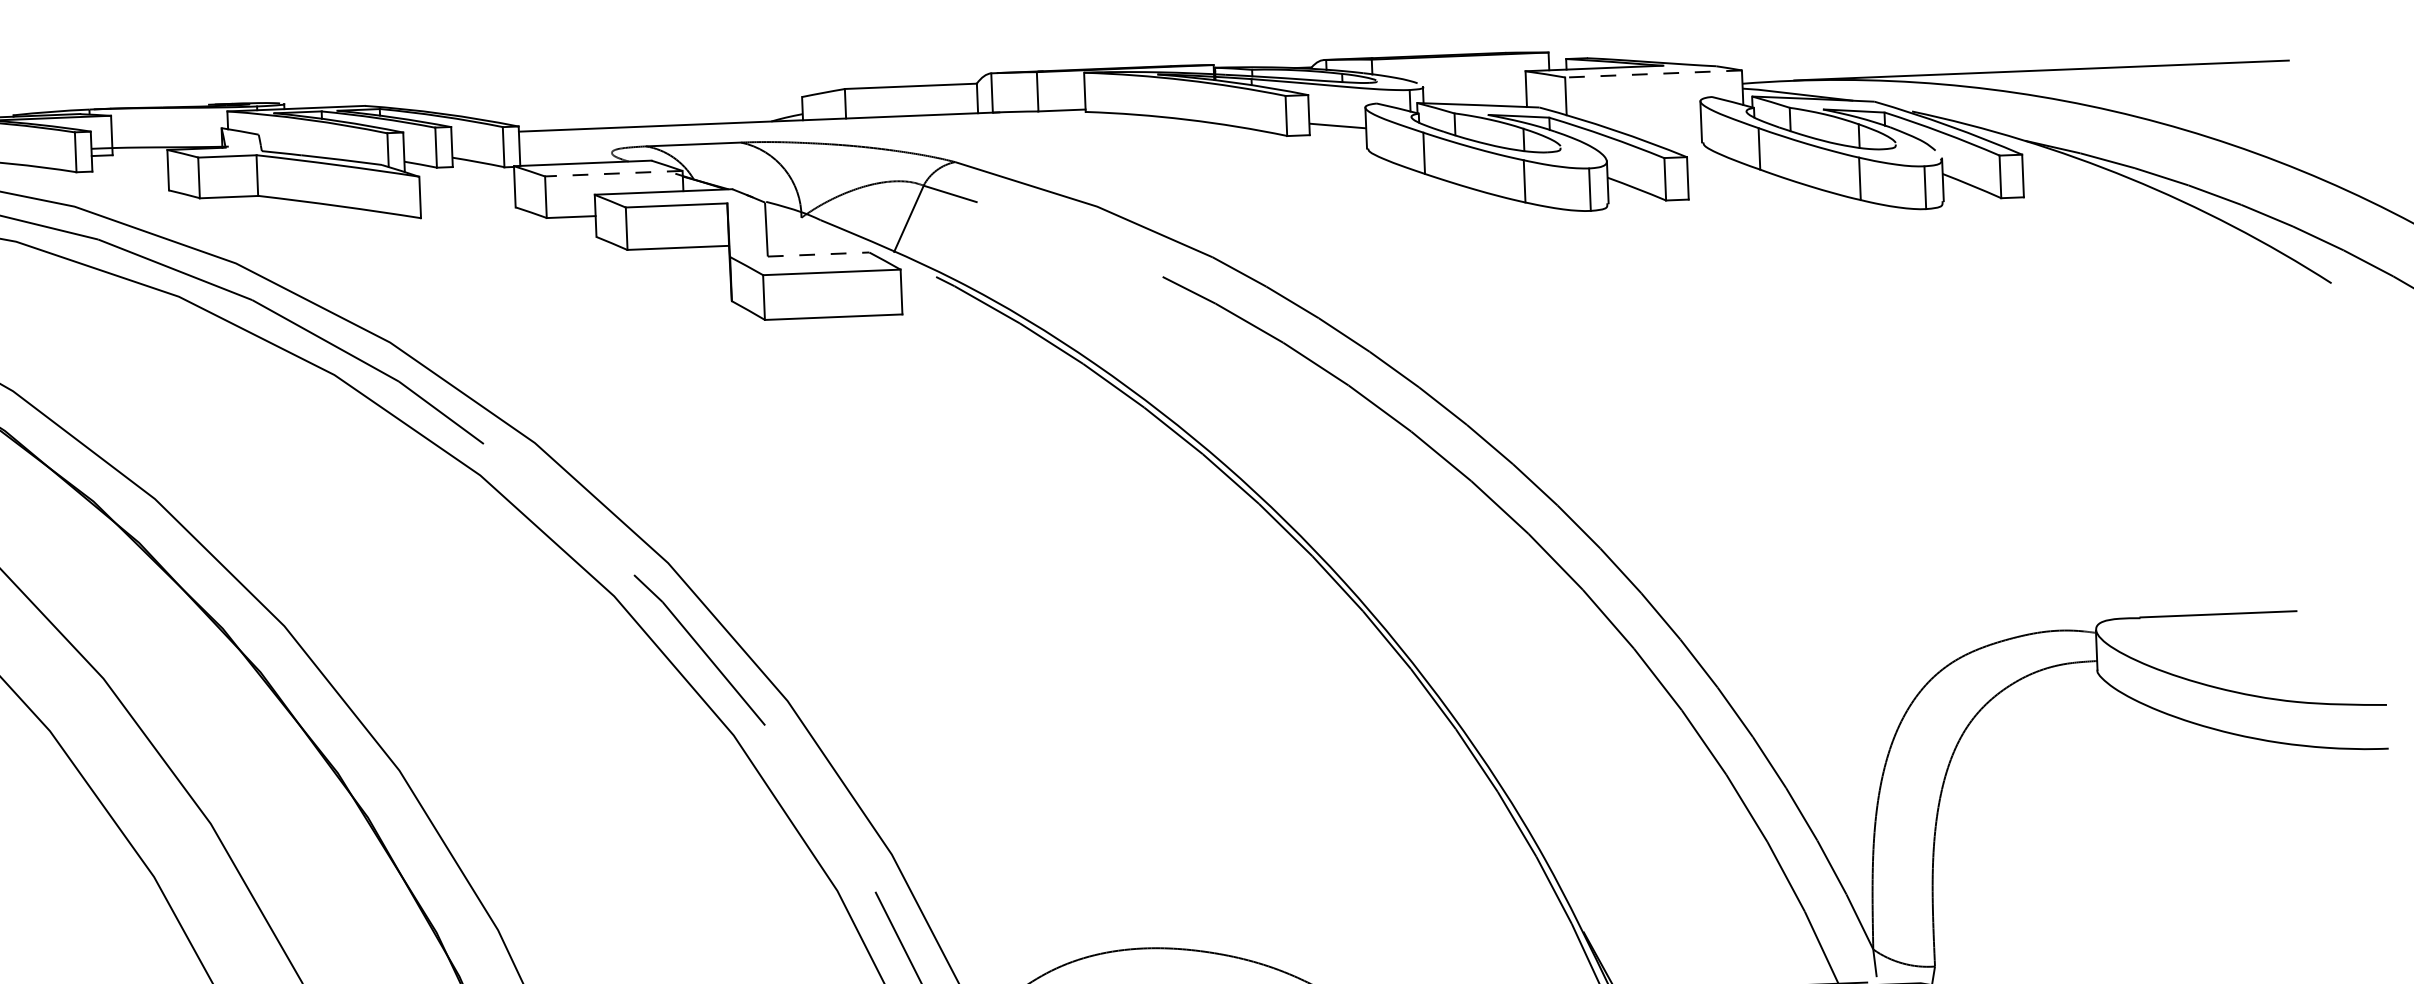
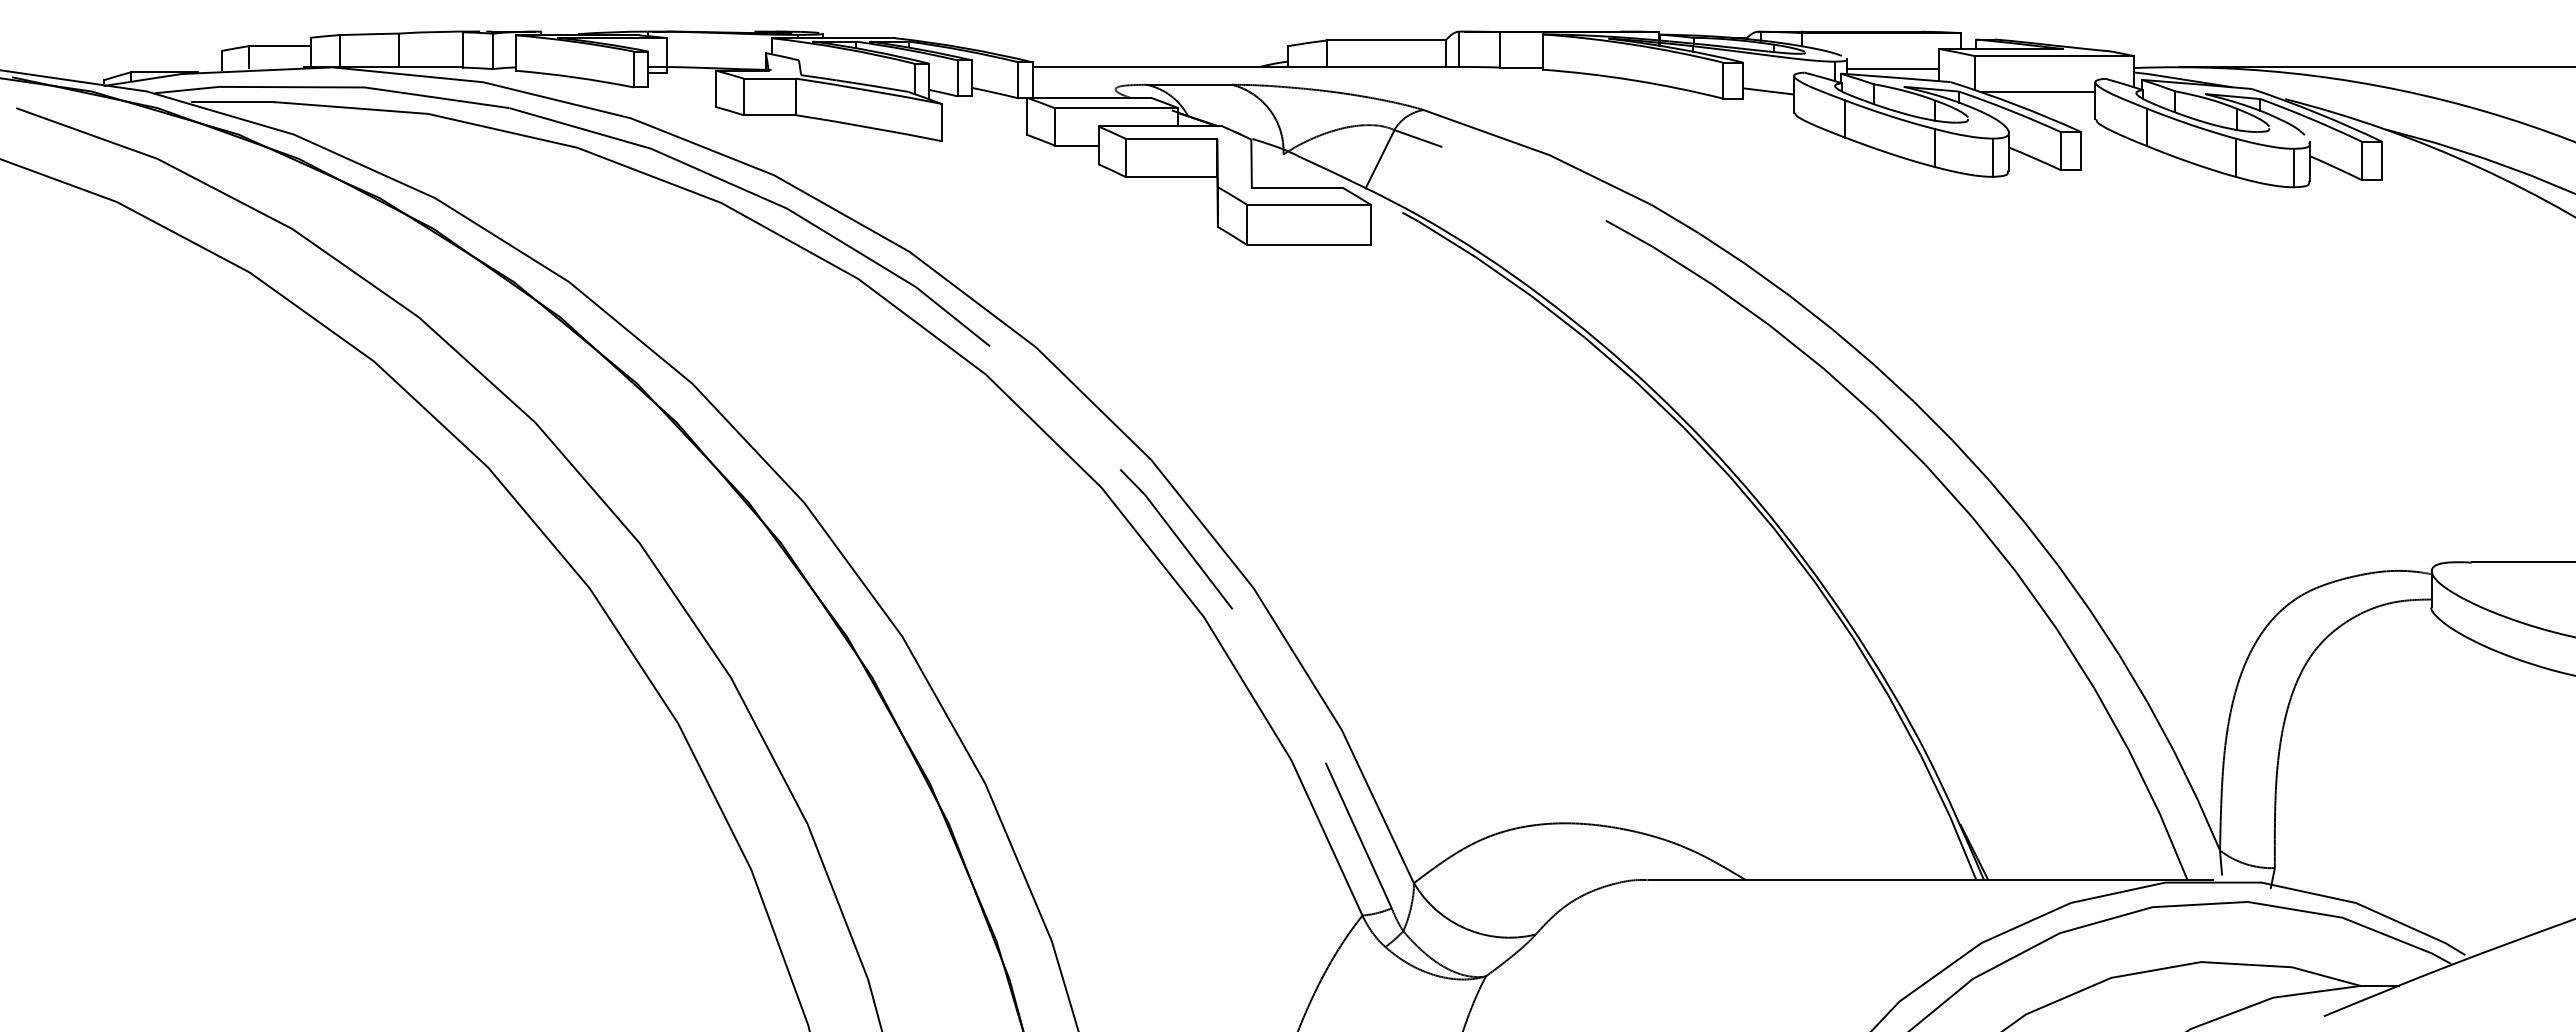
line: (1653, 74) -> (2054, 56), dashed -> solid
line: (1474, 95) -> (1892, 68), added
line: (1636, 114) -> (2037, 91), added
line: (613, 174) -> (1116, 108), dashed -> solid
line: (818, 254) -> (1297, 188), dashed -> solid

